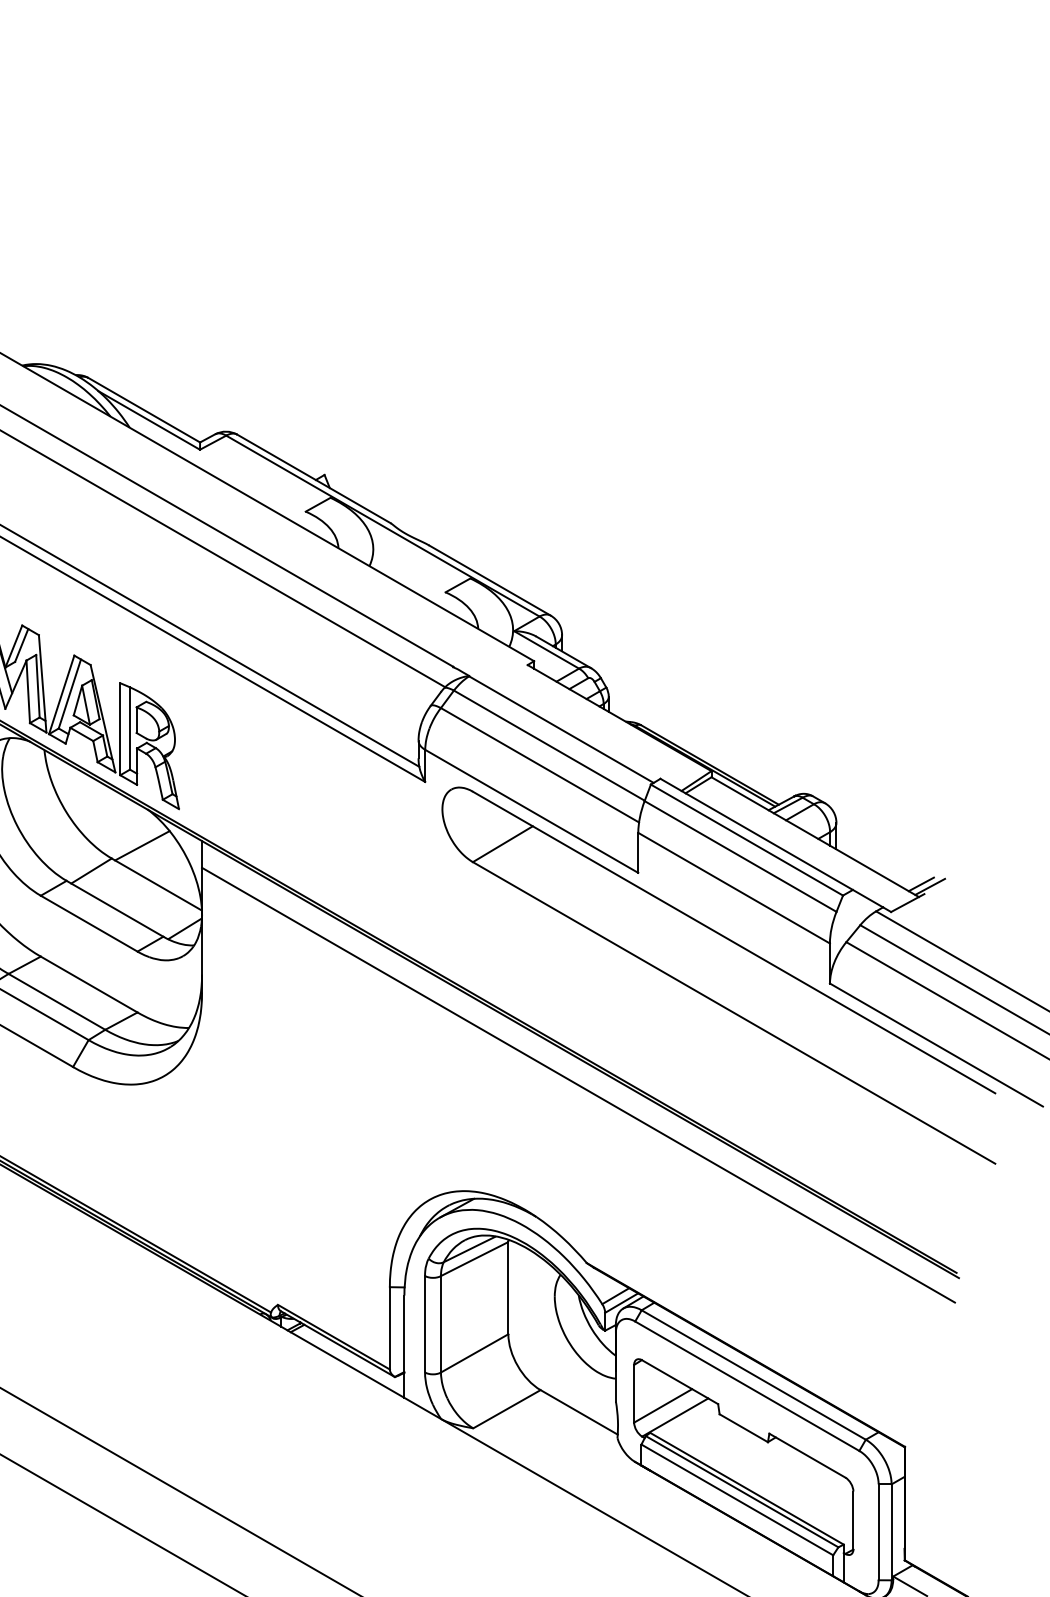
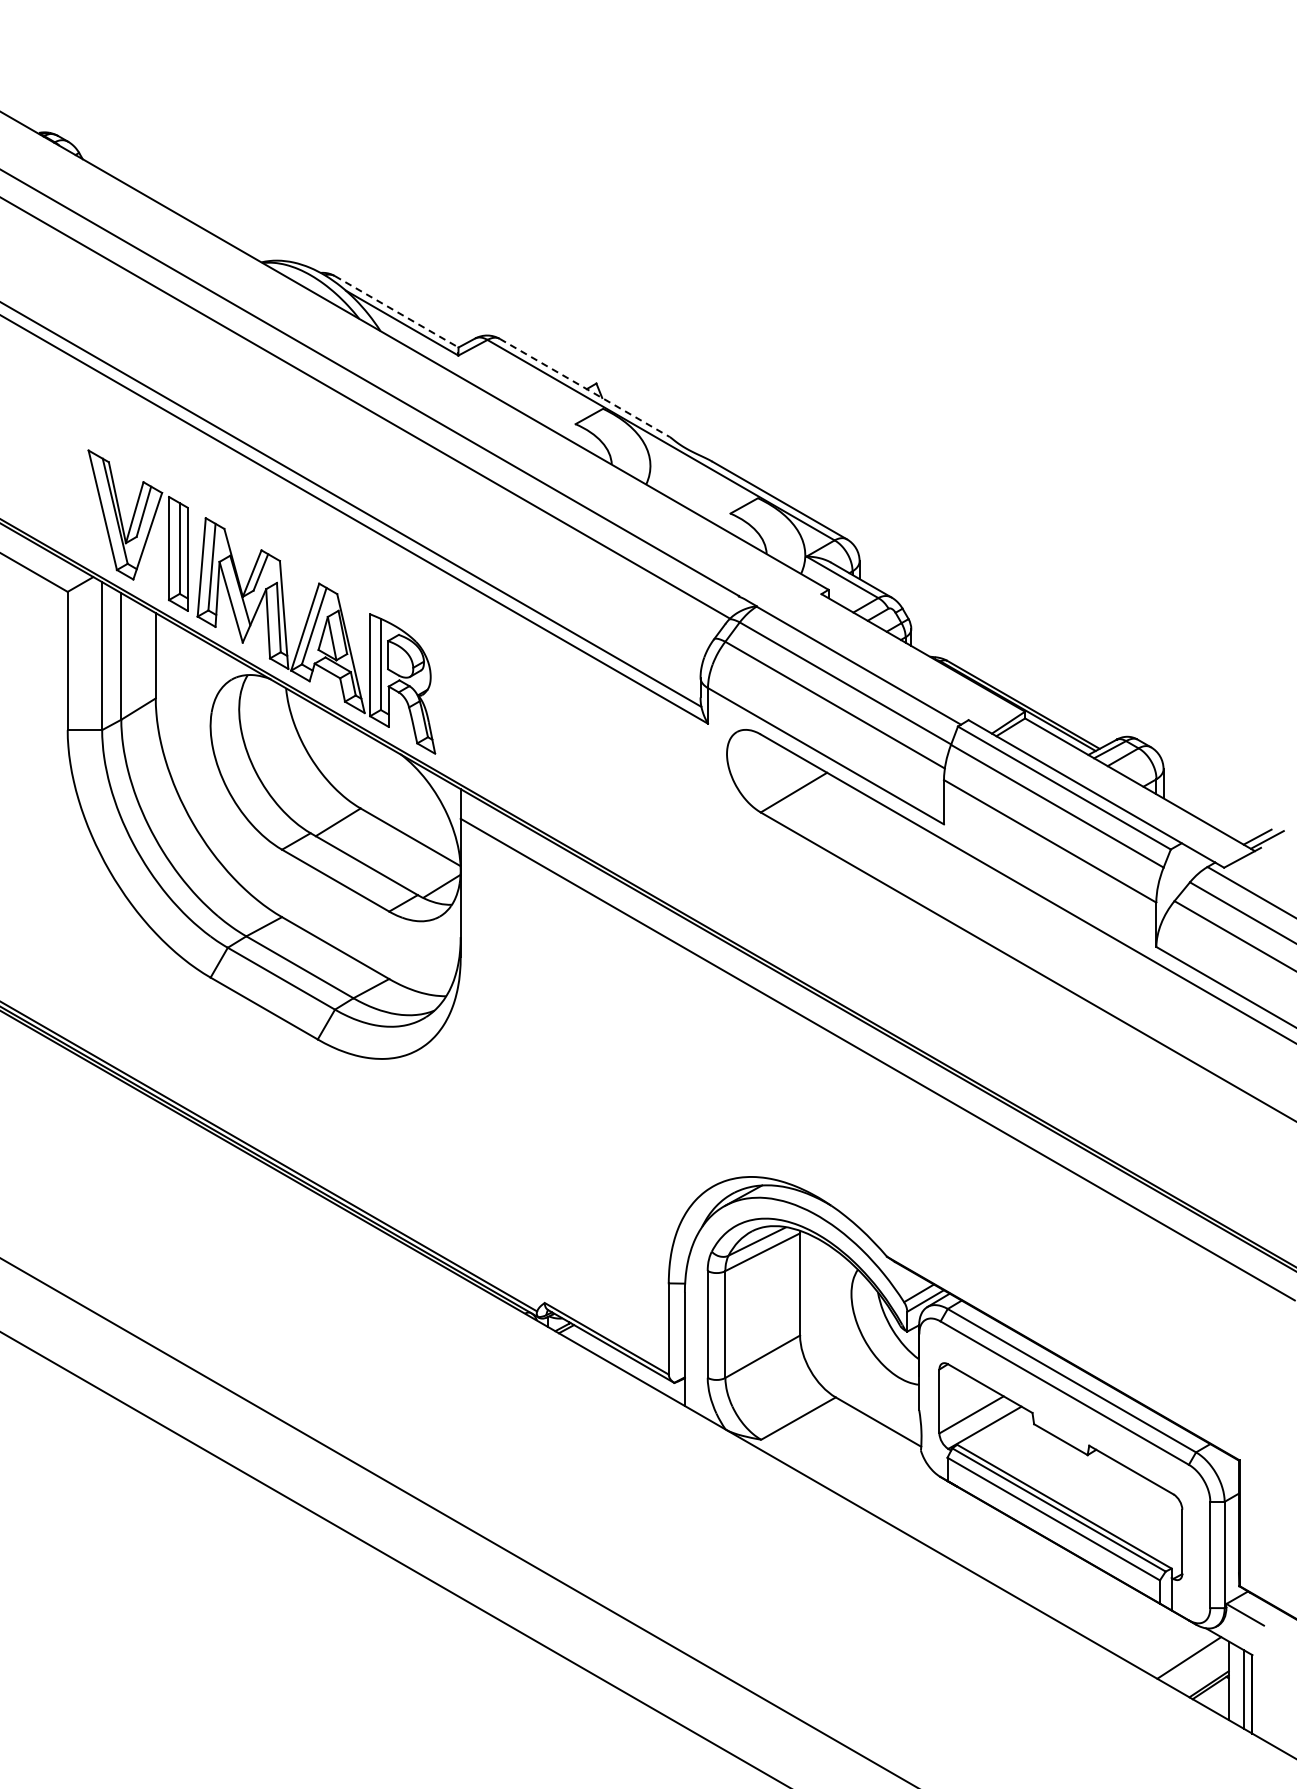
line: (145, 410) -> (397, 312), solid -> dashed
line: (314, 479) -> (585, 388), solid -> dashed
line: (142, 845) -> (394, 794), removed

